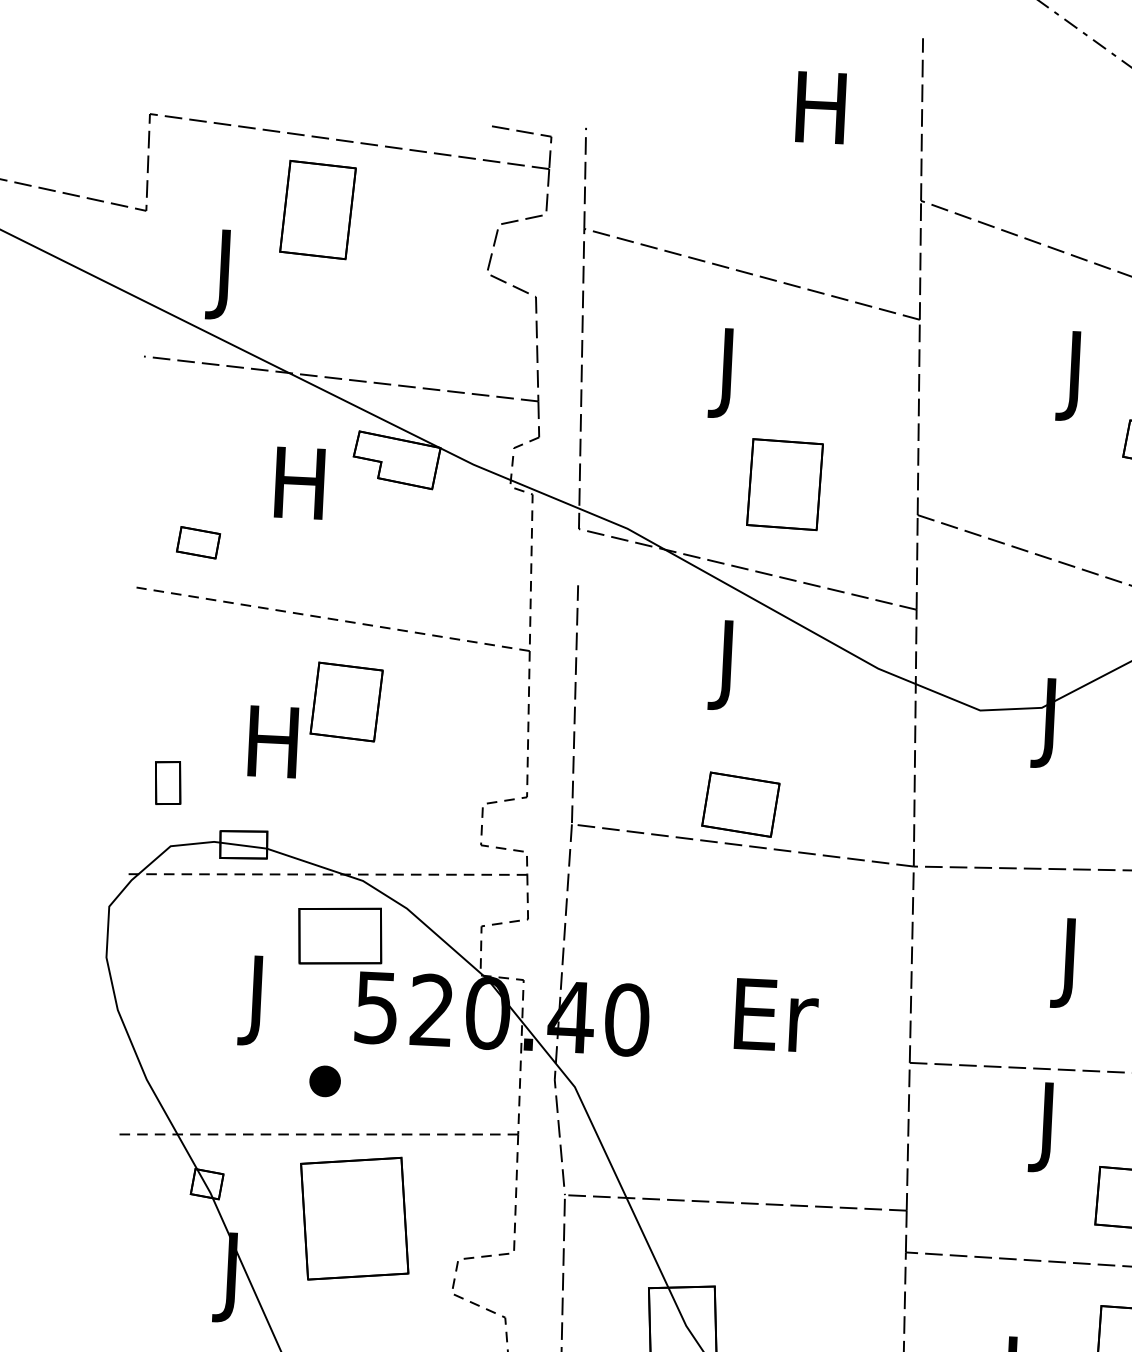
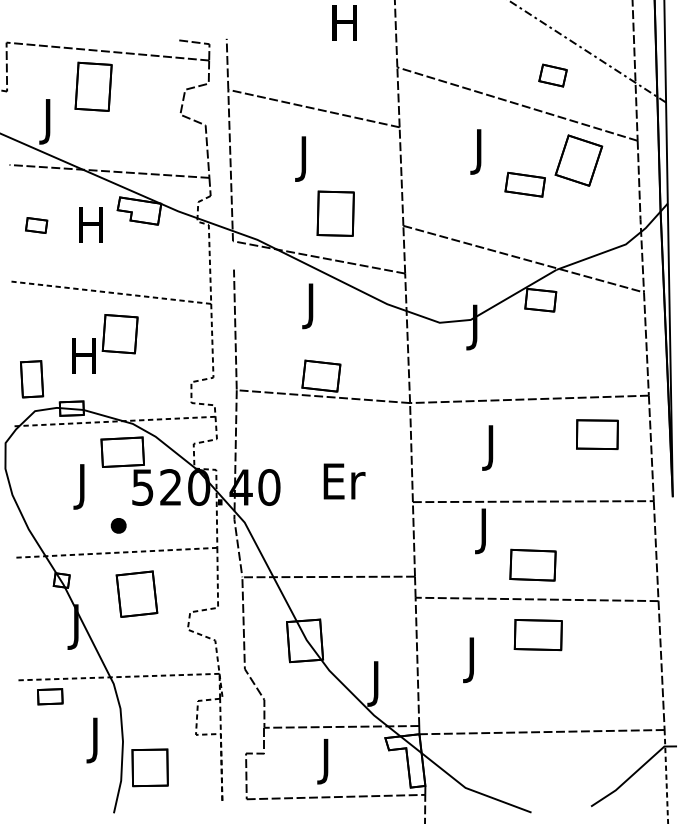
part: (198, 542) -> (36, 225), moved
part: (168, 783) -> (32, 379), size x1.67
part: (353, 1217) -> (136, 593), size x0.71

